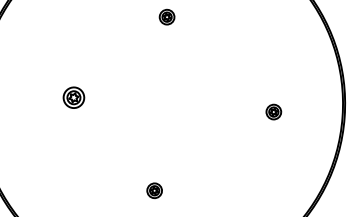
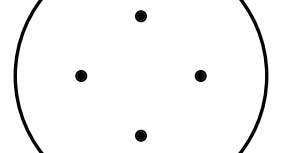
part: (74, 97) -> (81, 75), size x0.71
part: (273, 111) -> (200, 75), moved

